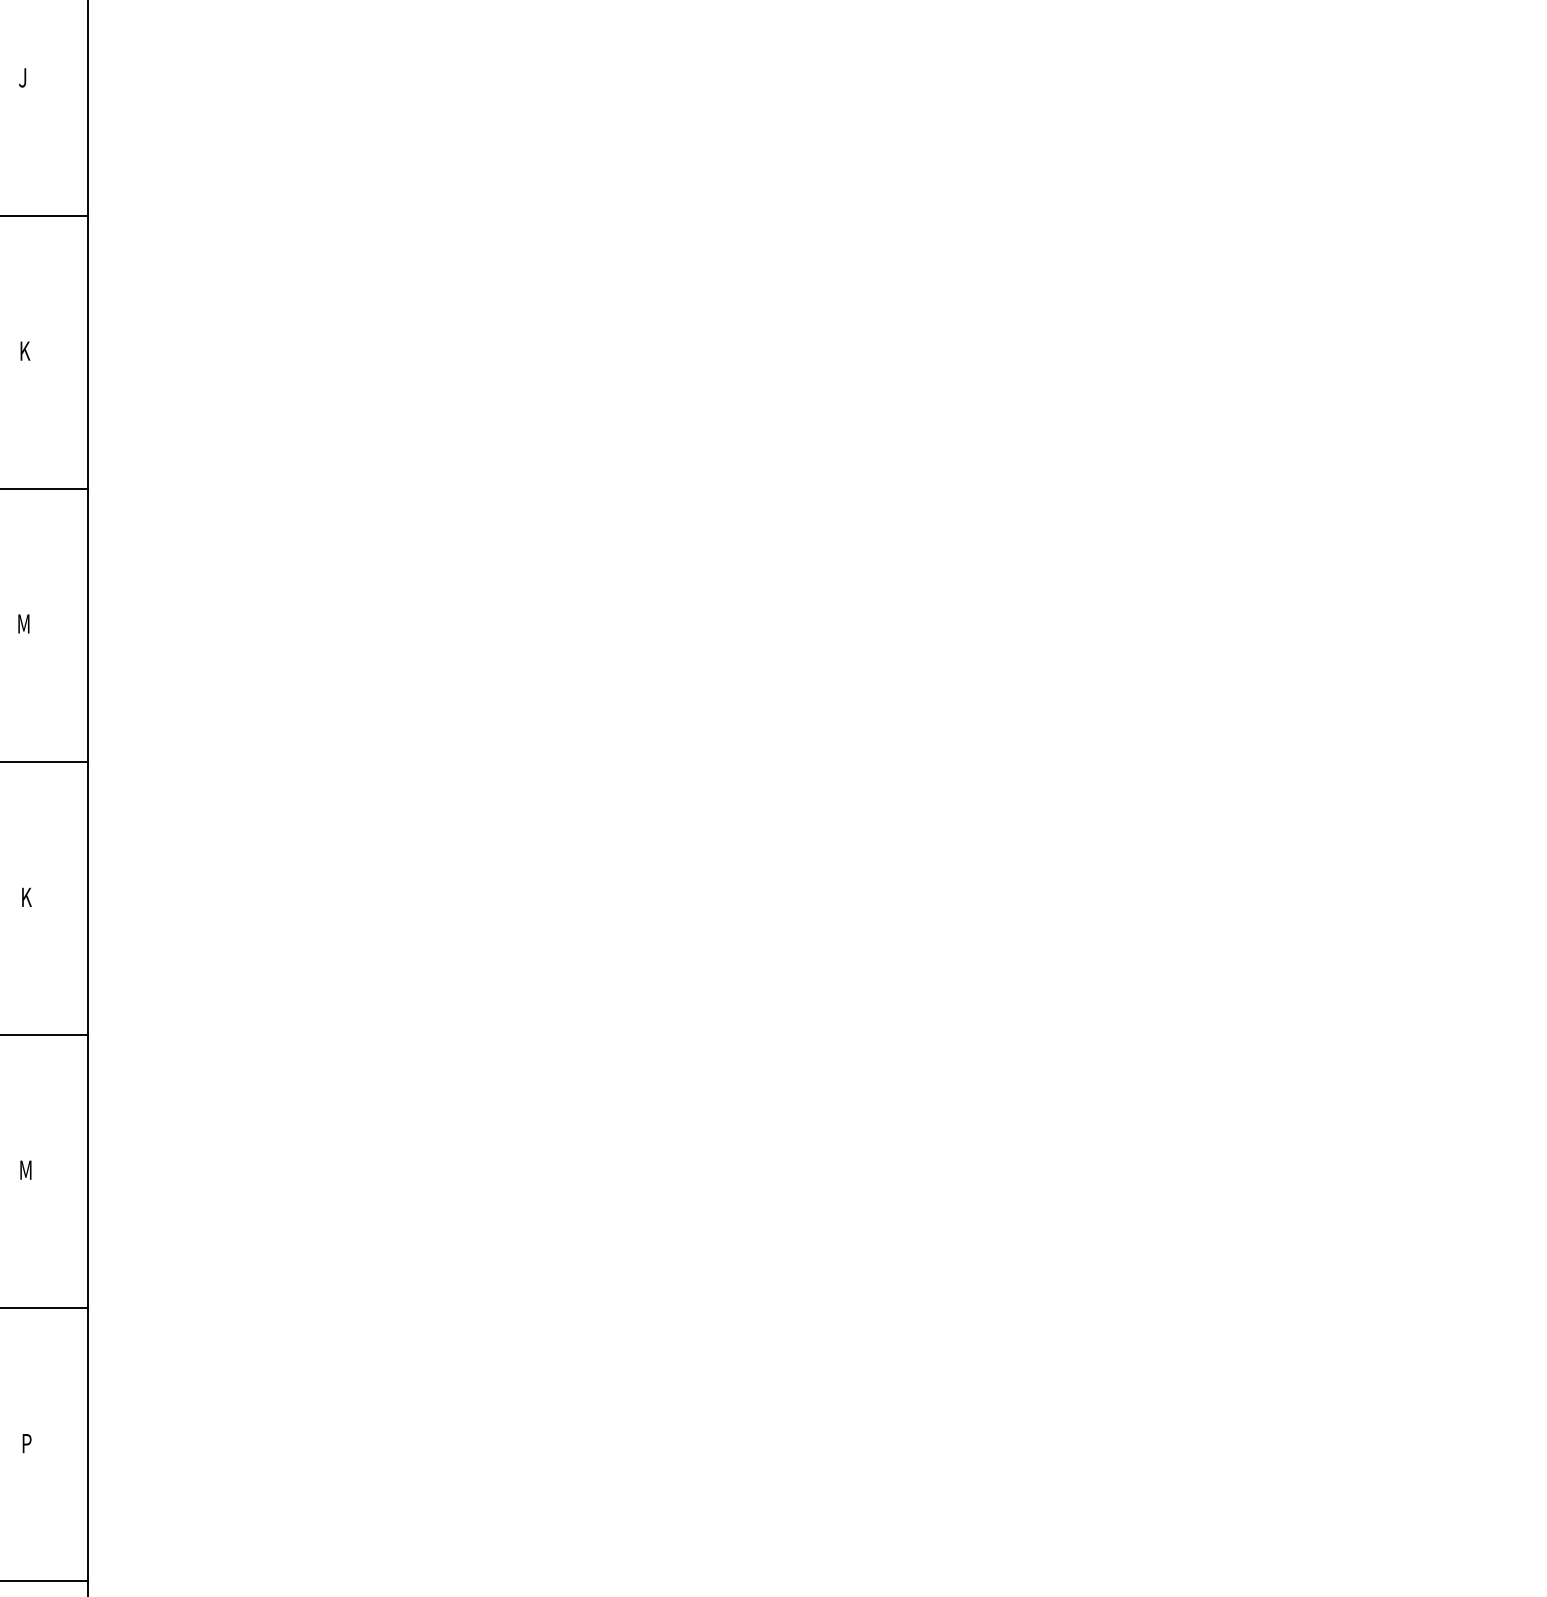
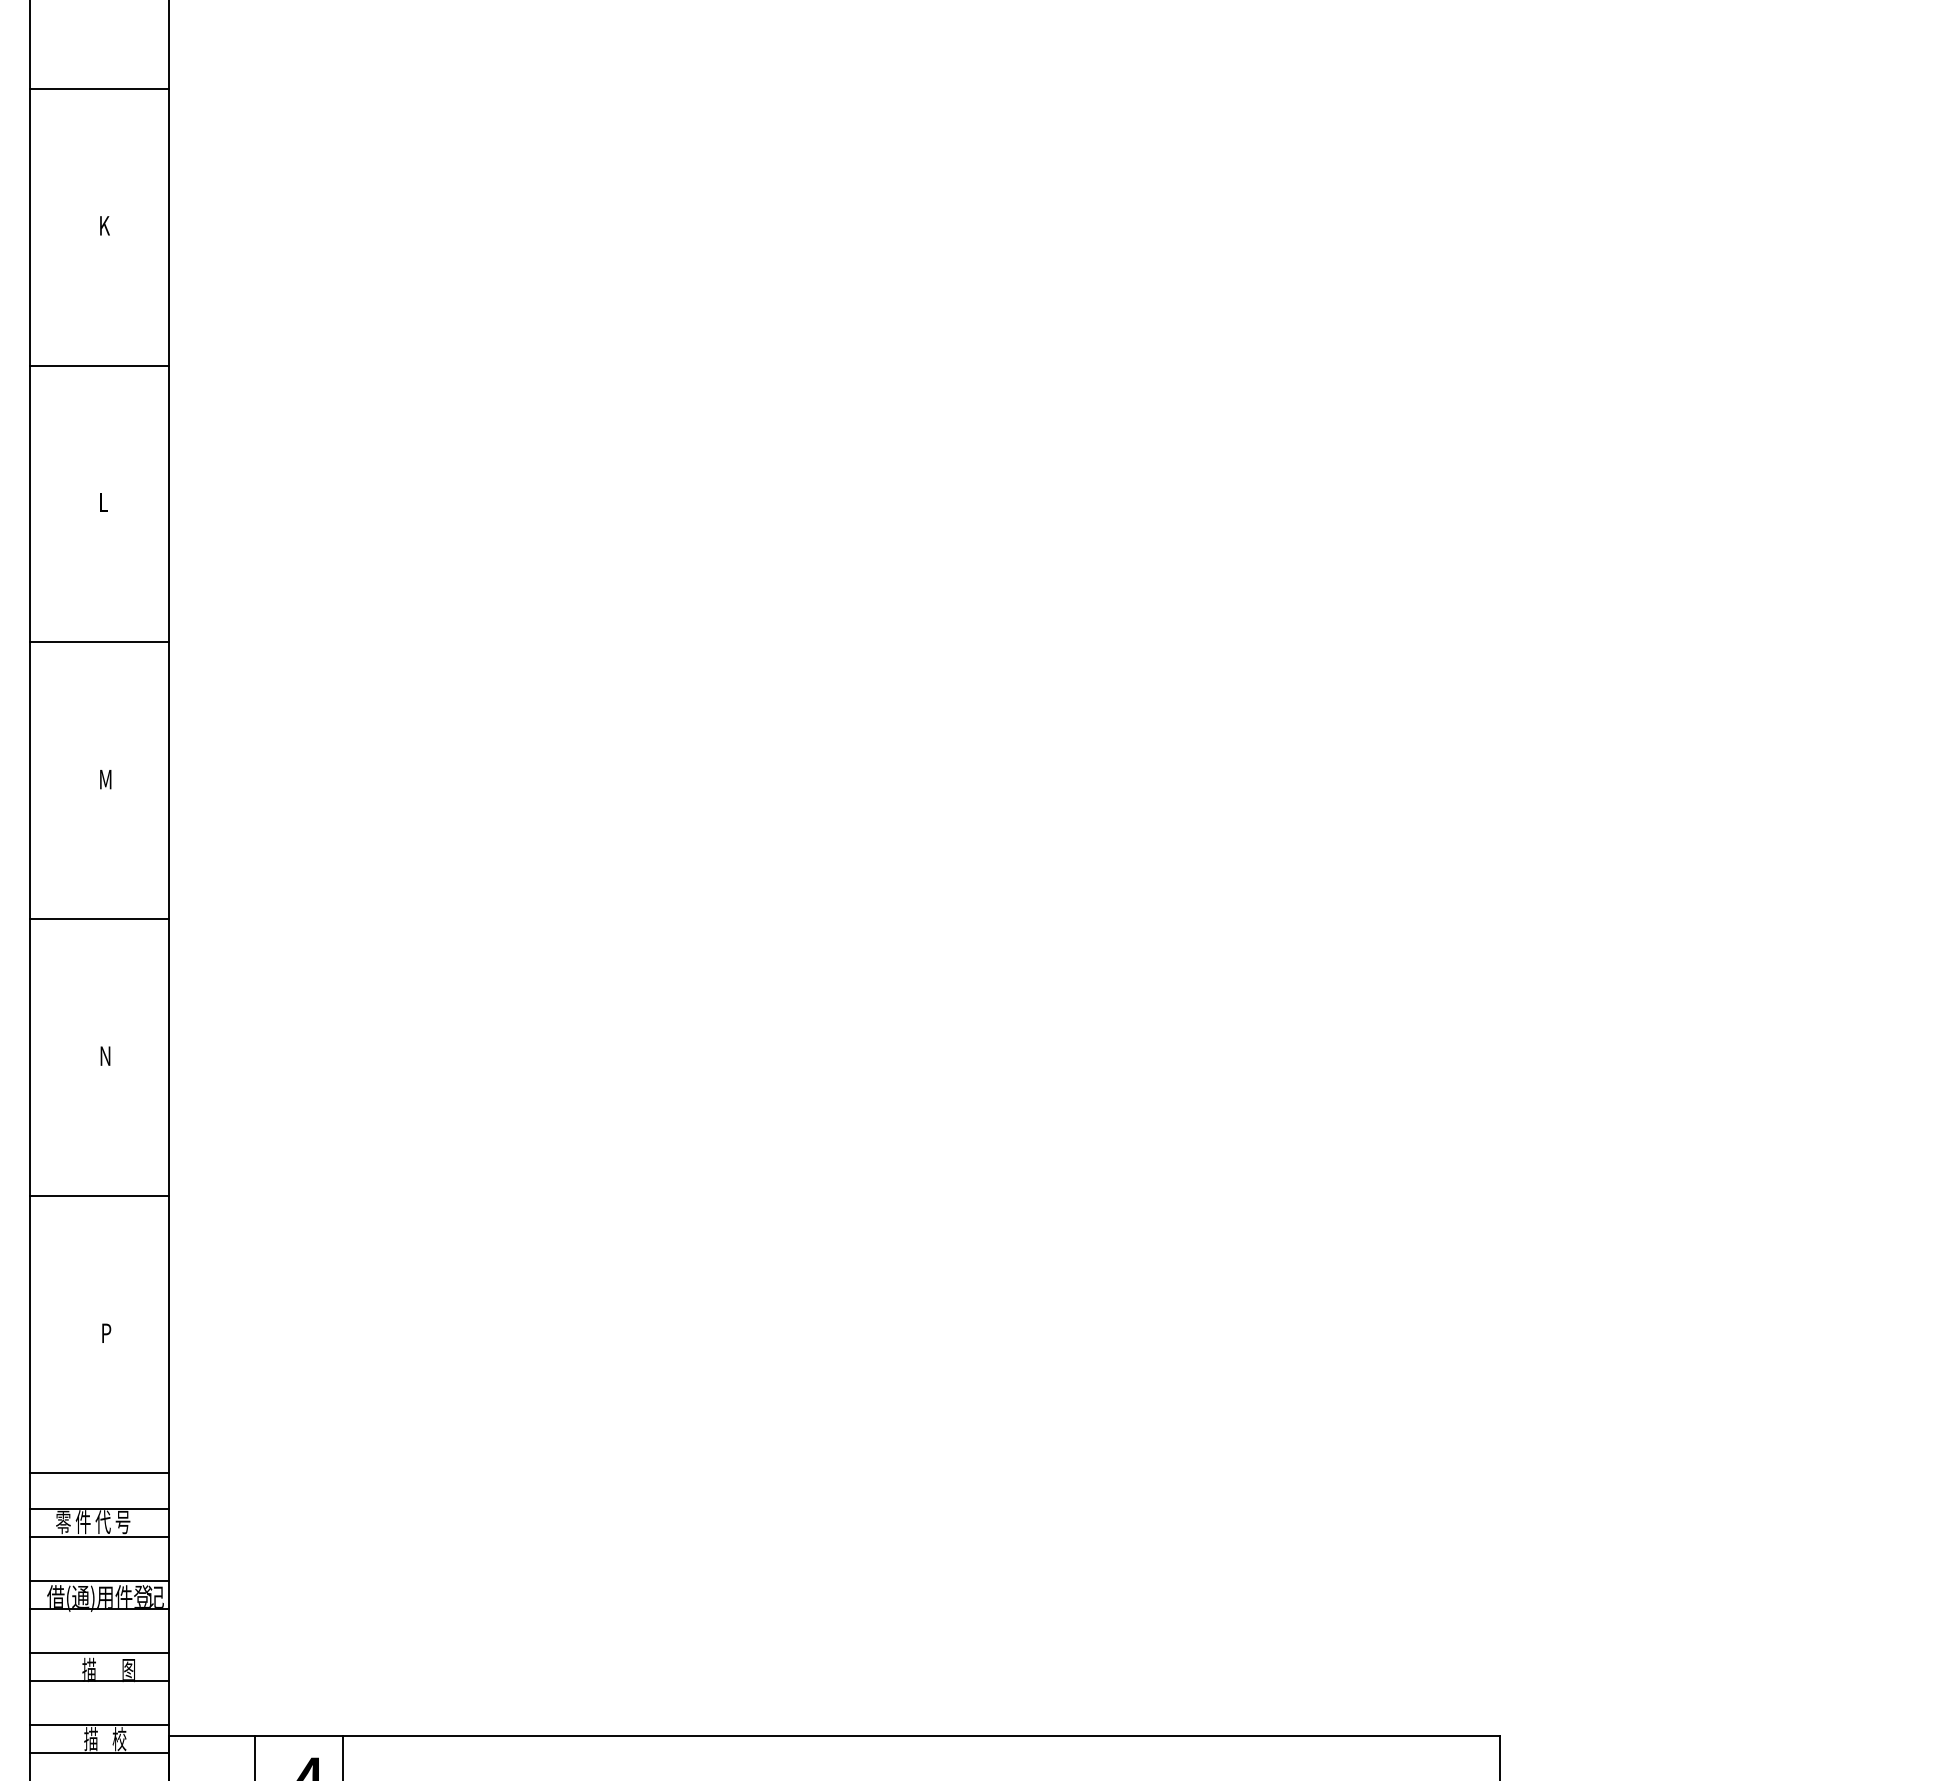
text: (23, 624) -> (103, 502), M -> L
text: (25, 897) -> (105, 779), K -> M
text: (25, 1169) -> (105, 1055), M -> N

